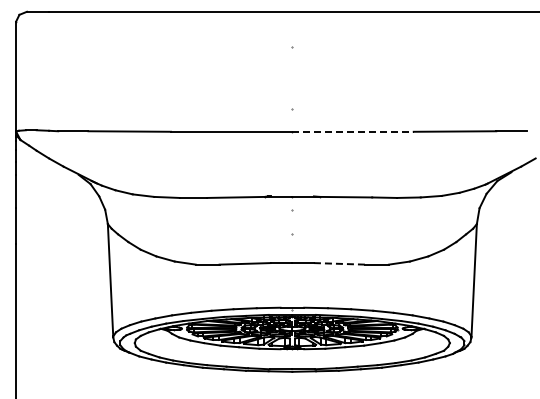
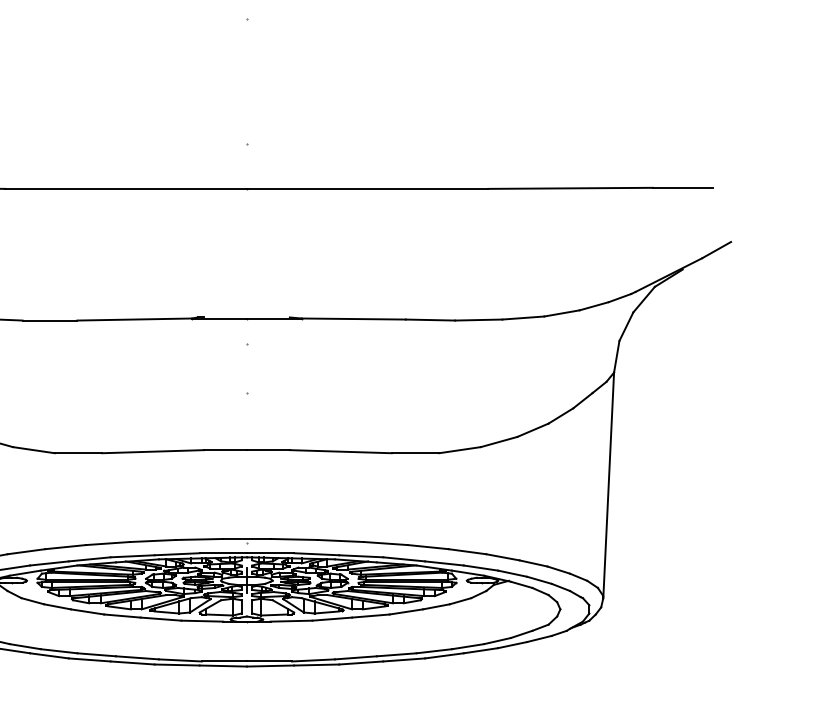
line: (353, 131) -> (368, 188), dashed -> solid
line: (339, 263) -> (340, 450), dashed -> solid

